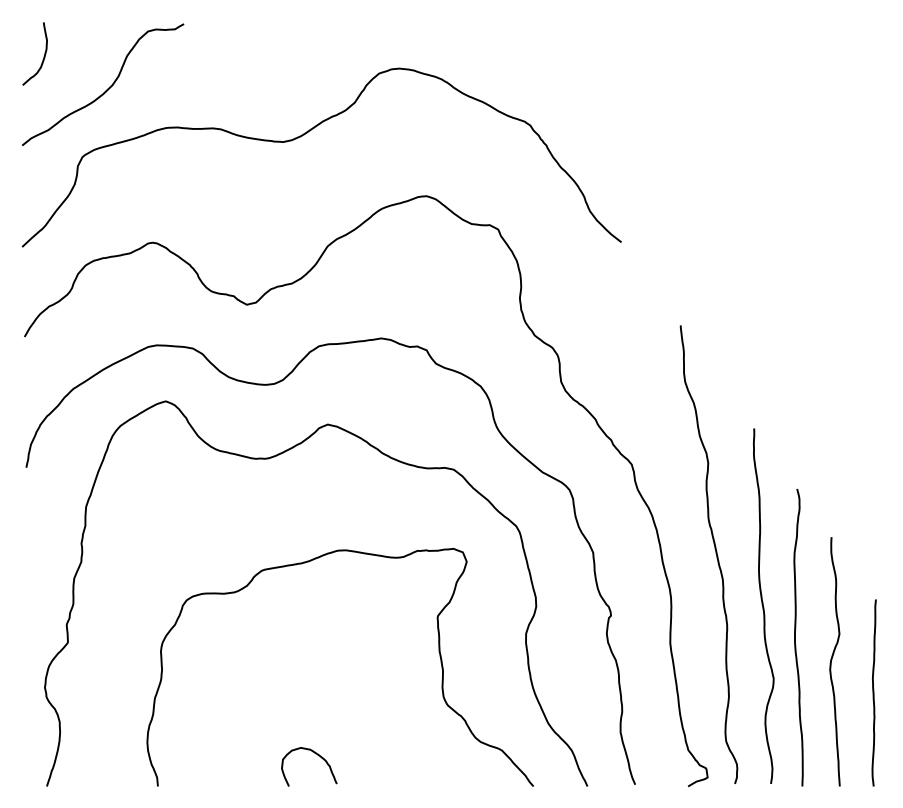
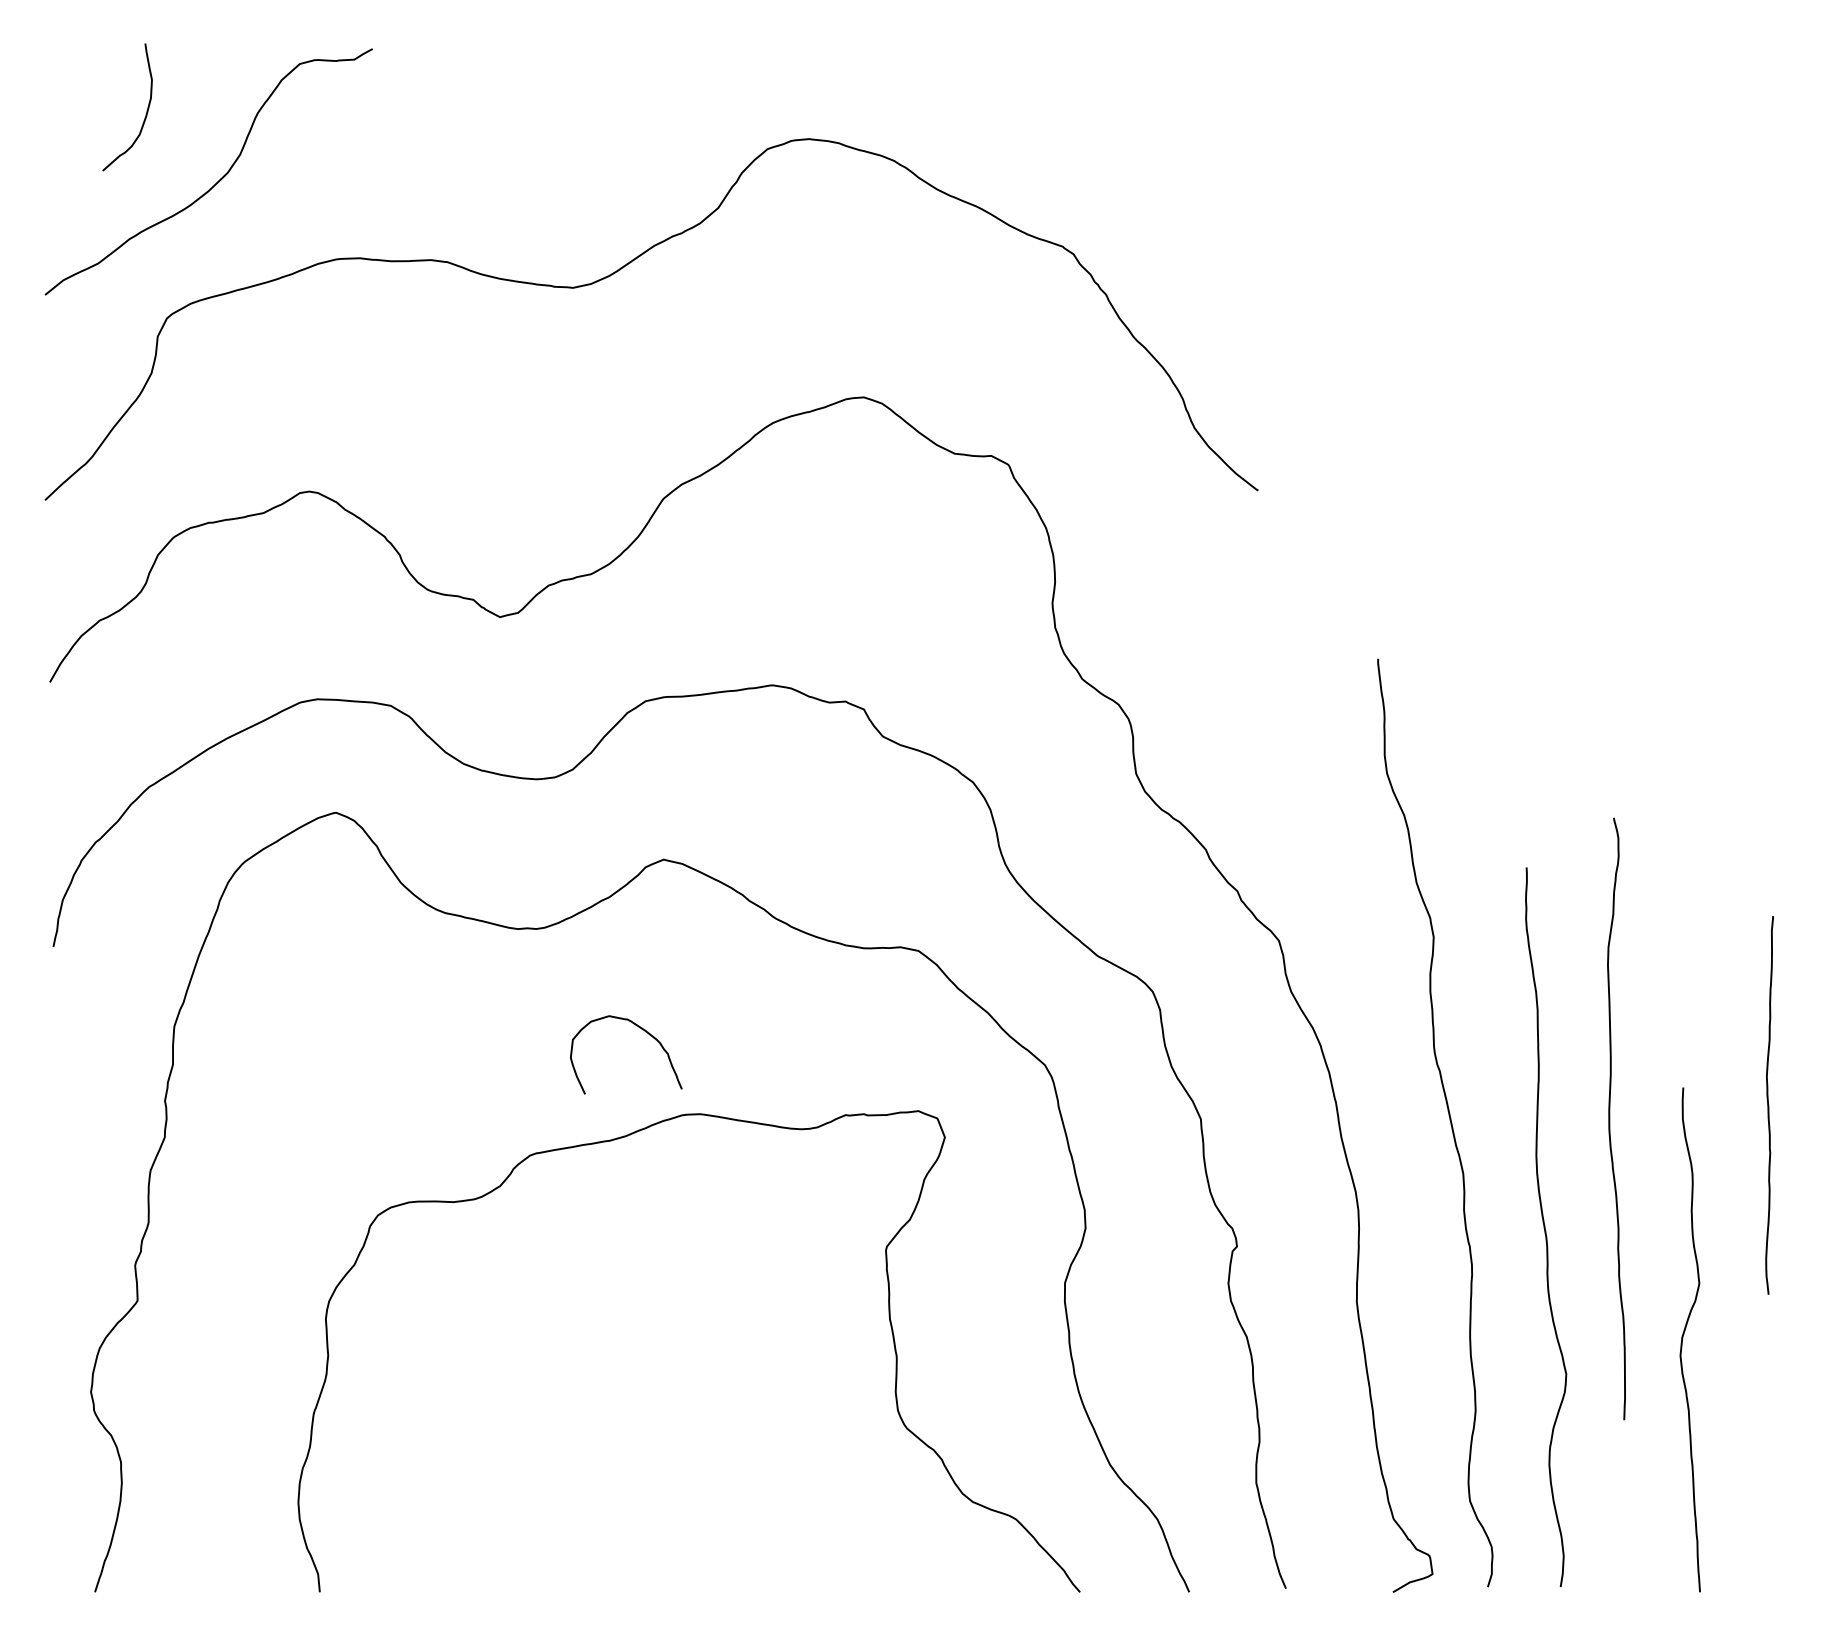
curve: (43, 56) -> (144, 112), moved
curve: (795, 637) -> (1610, 1118), moved
curve: (873, 692) -> (1768, 1104), moved
curve: (315, 754) -> (638, 1029), moved

